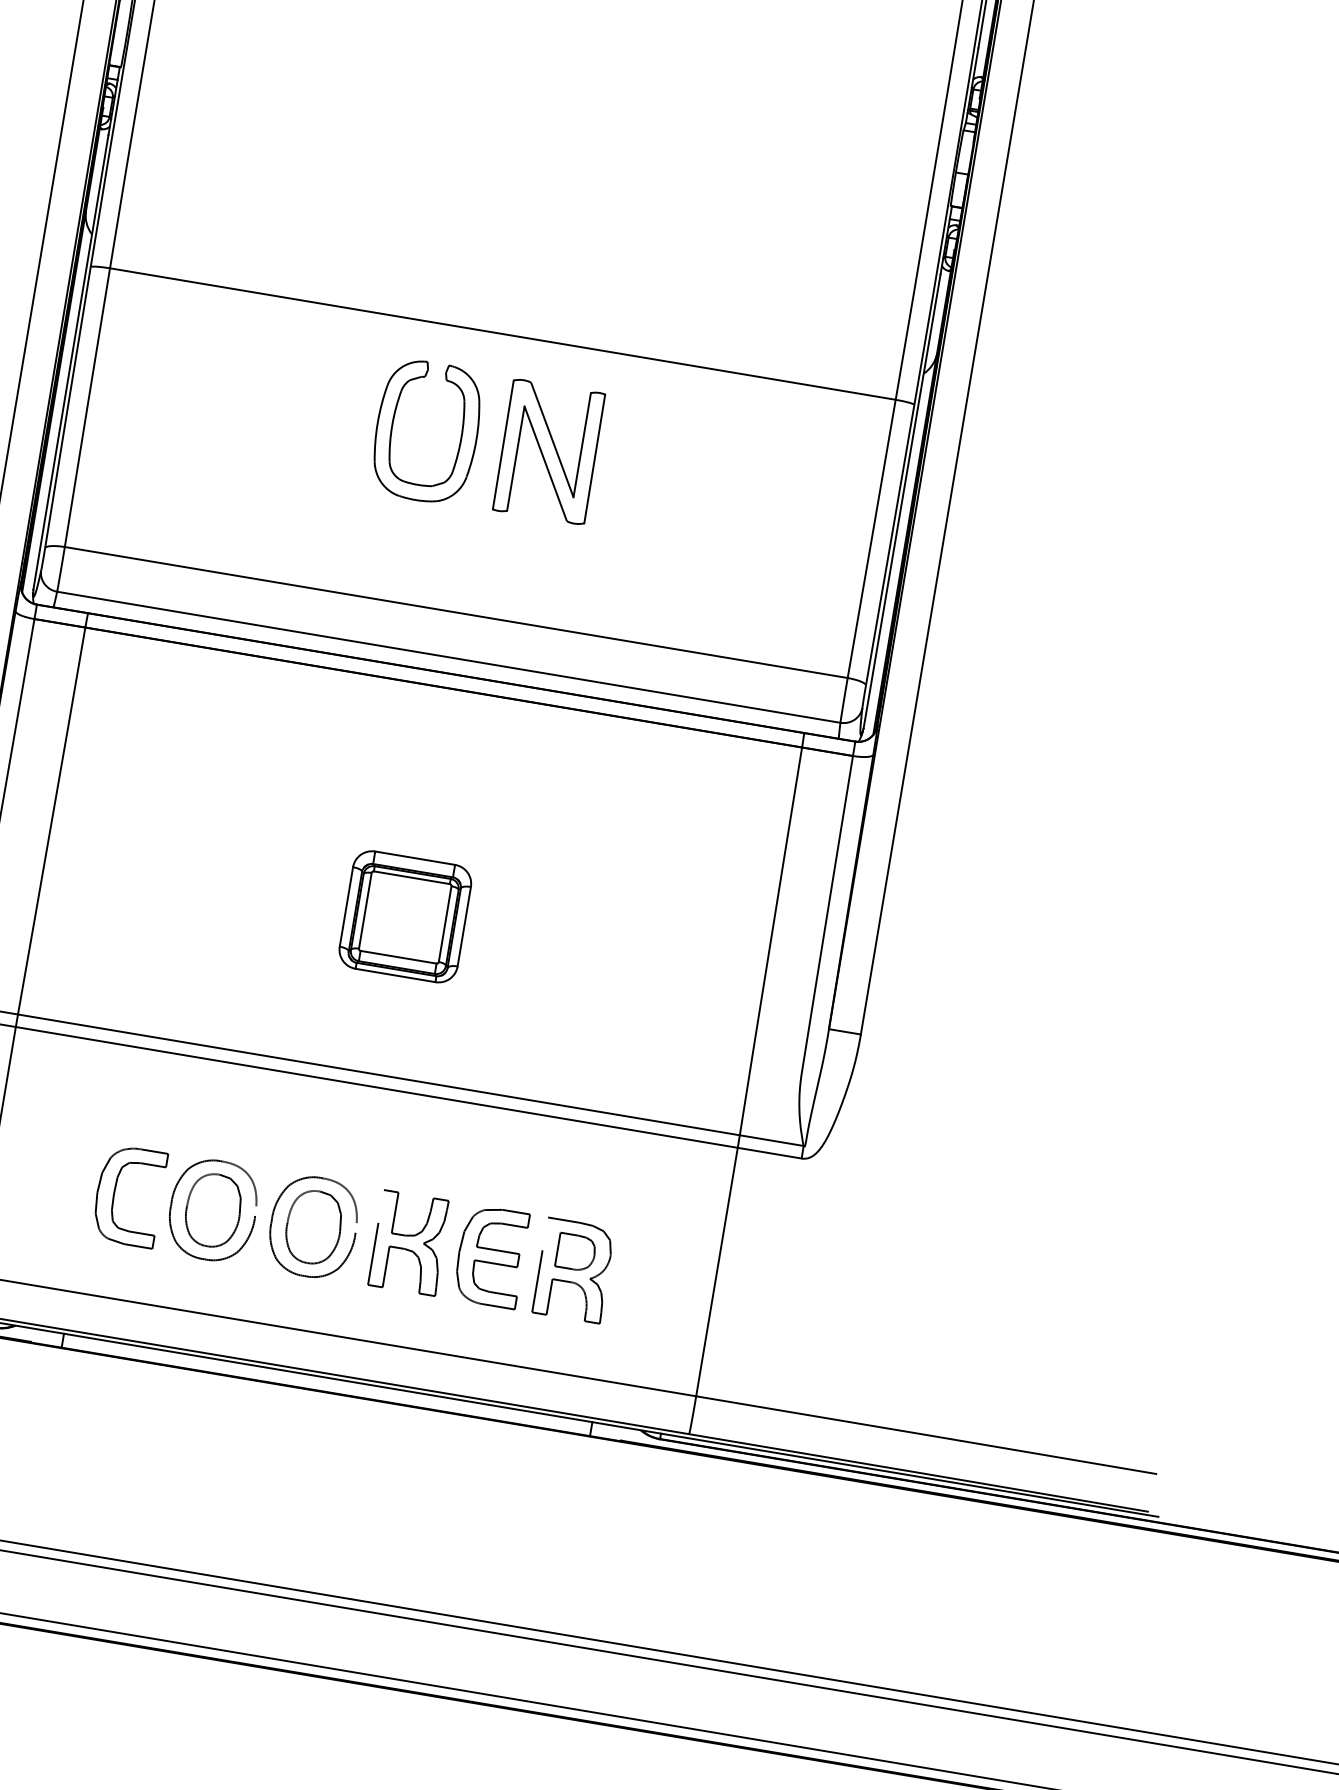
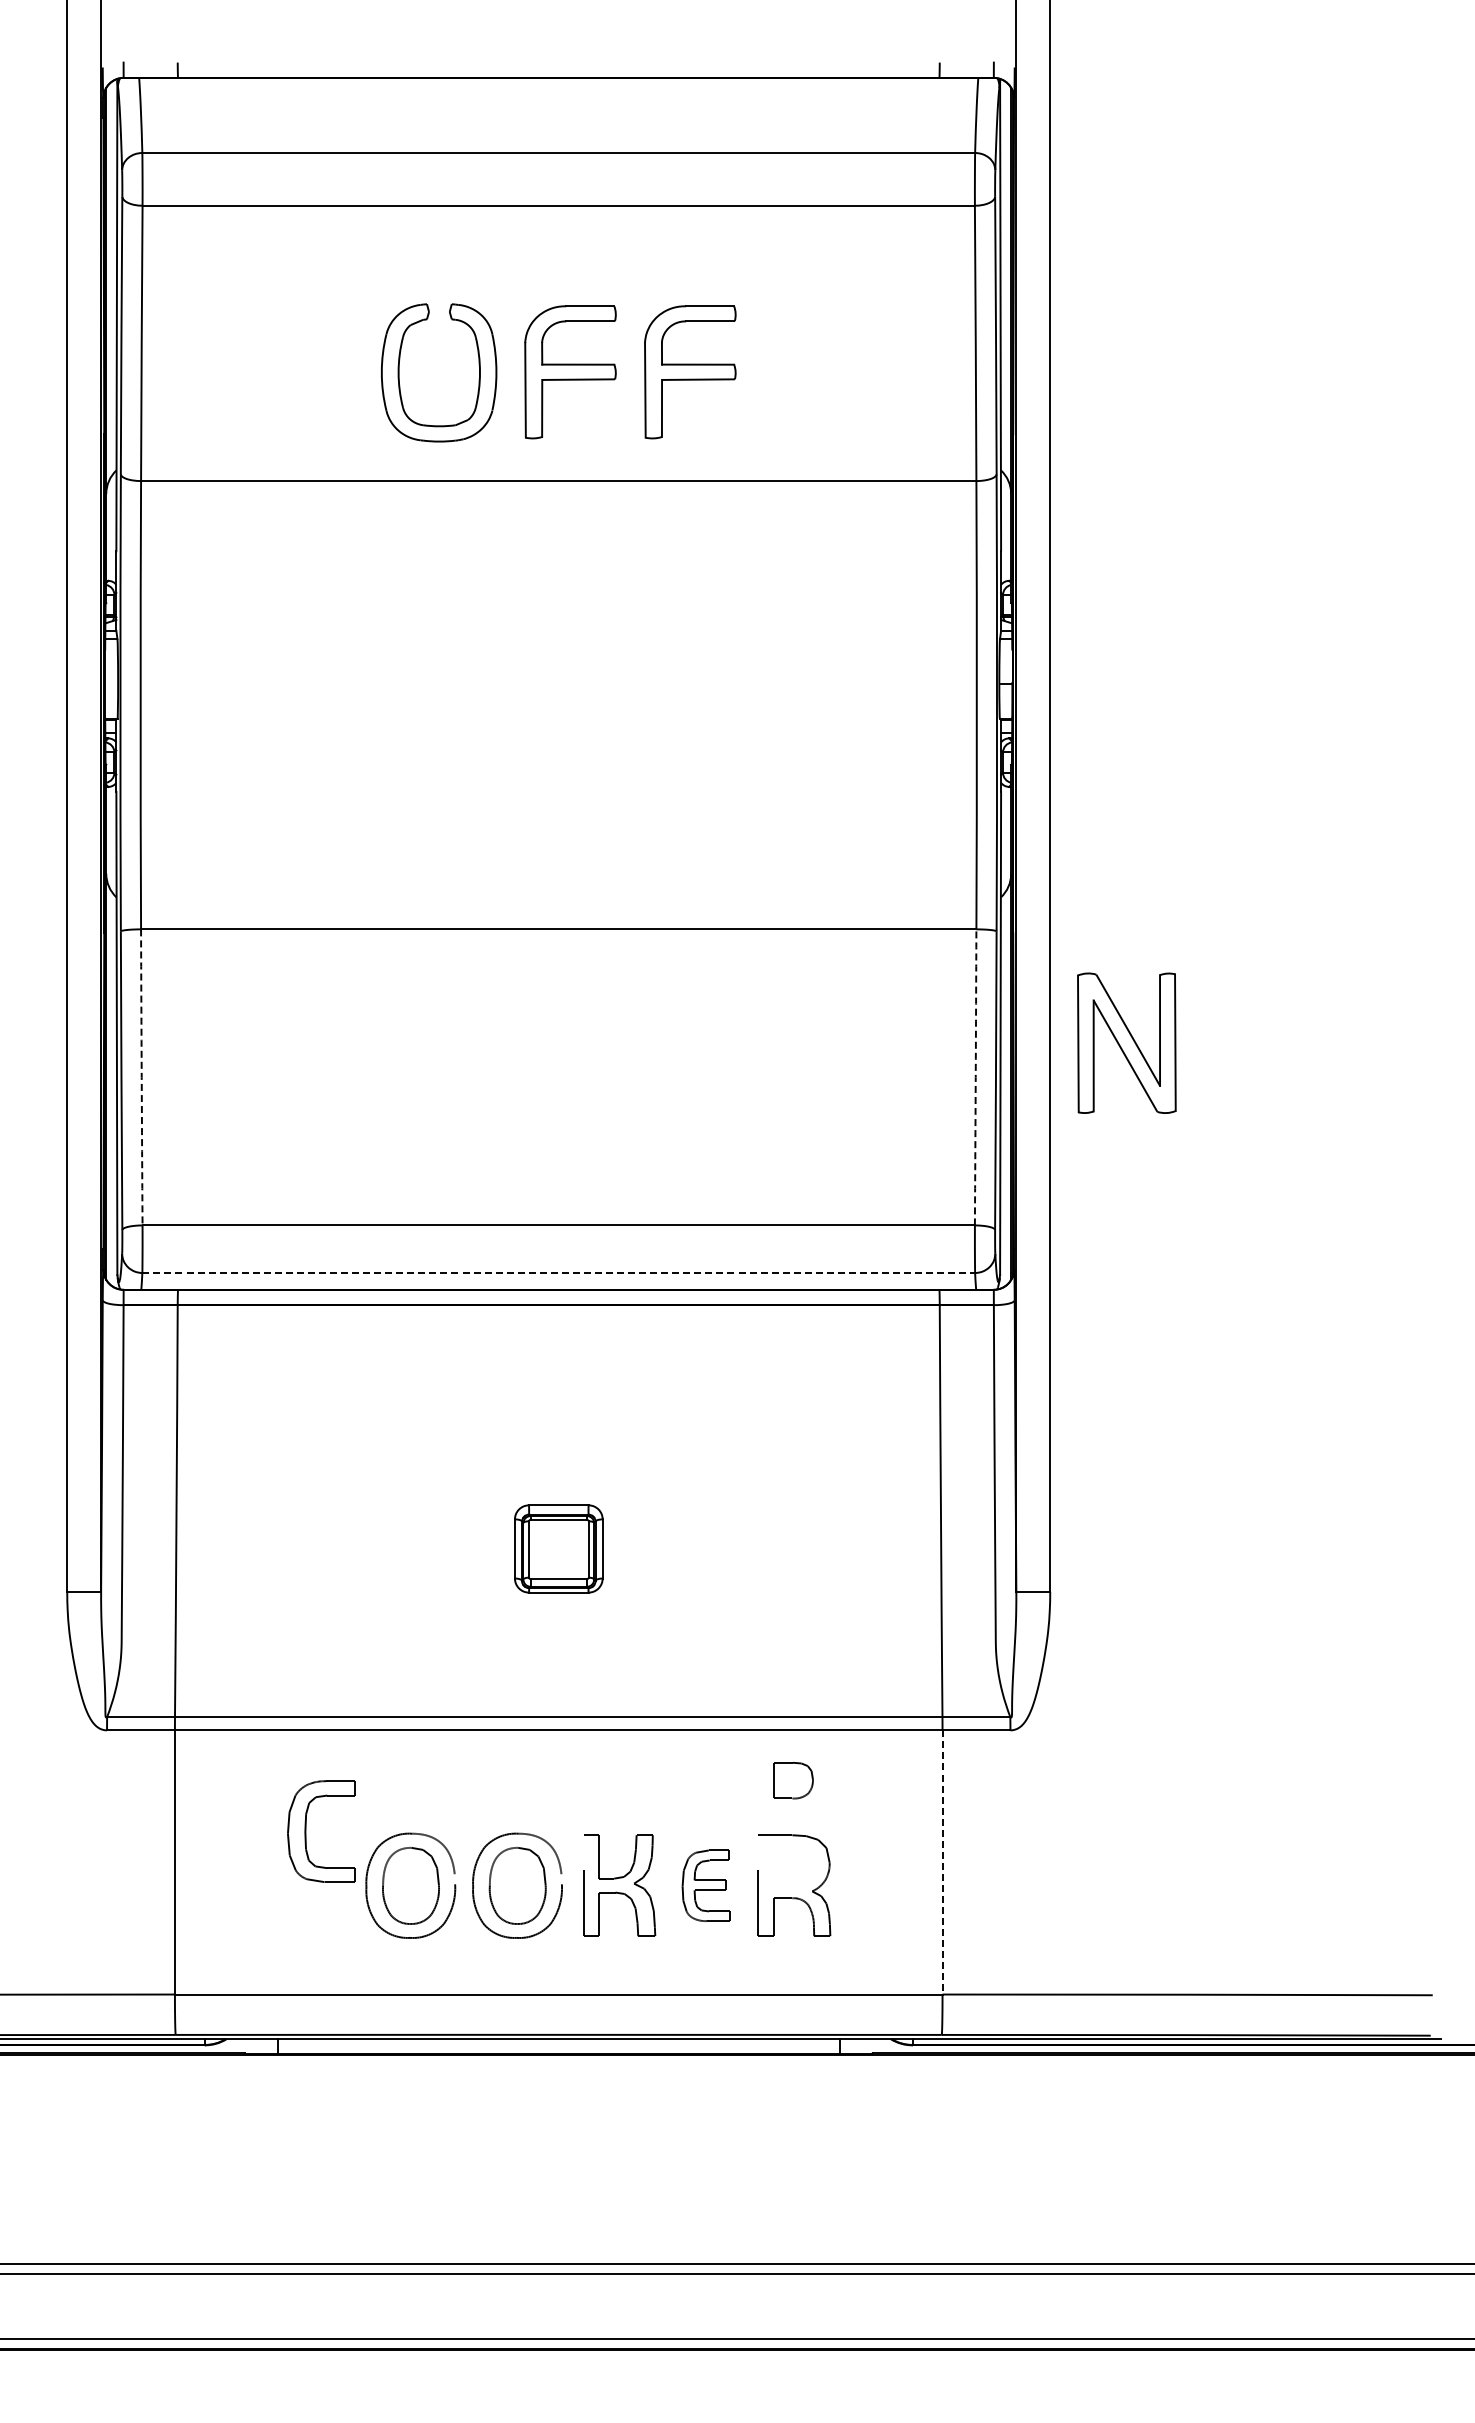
arc: (87, 407) -> (141, 1077), solid -> dashed
part: (393, 426) -> (461, 1043), removed
part: (548, 451) -> (1126, 1042), moved
arc: (871, 539) -> (975, 1077), solid -> dashed
line: (449, 657) -> (559, 1273), solid -> dashed
part: (405, 916) -> (558, 1548), size x0.7
part: (115, 1193) -> (306, 1831), moved
part: (576, 1252) -> (793, 1780), moved
part: (490, 1256) -> (705, 1885), size x0.7
line: (716, 1272) -> (942, 1862), solid -> dashed

